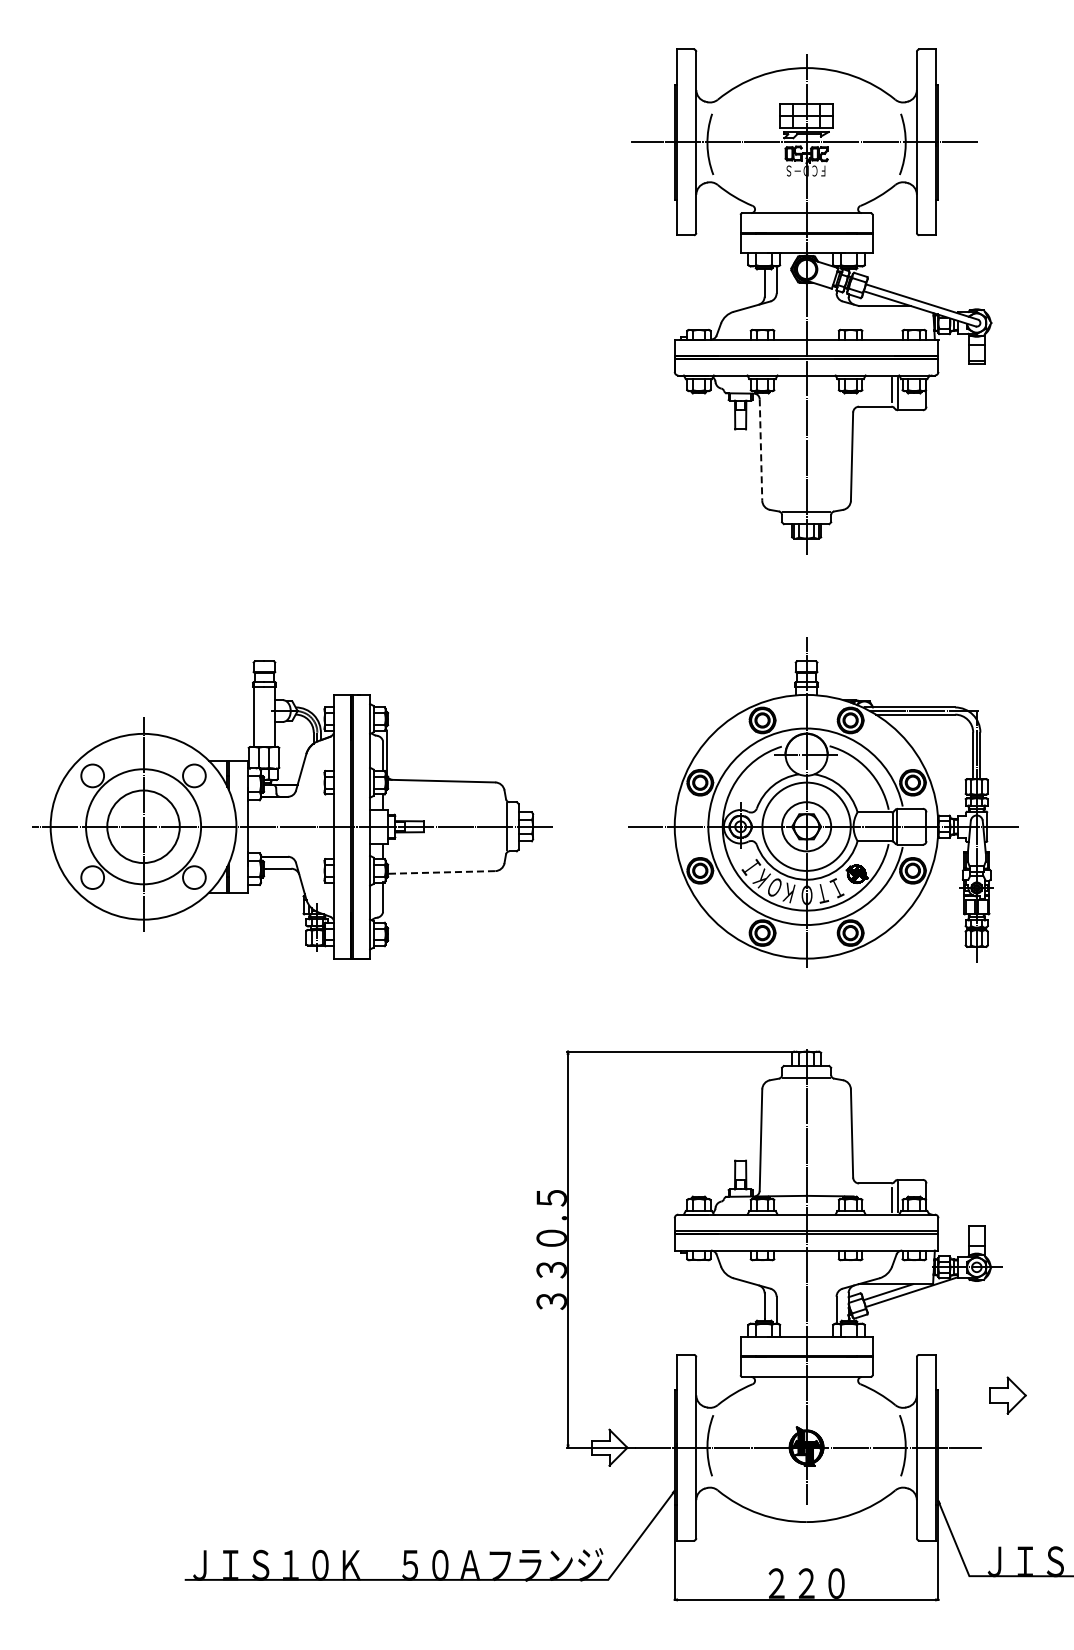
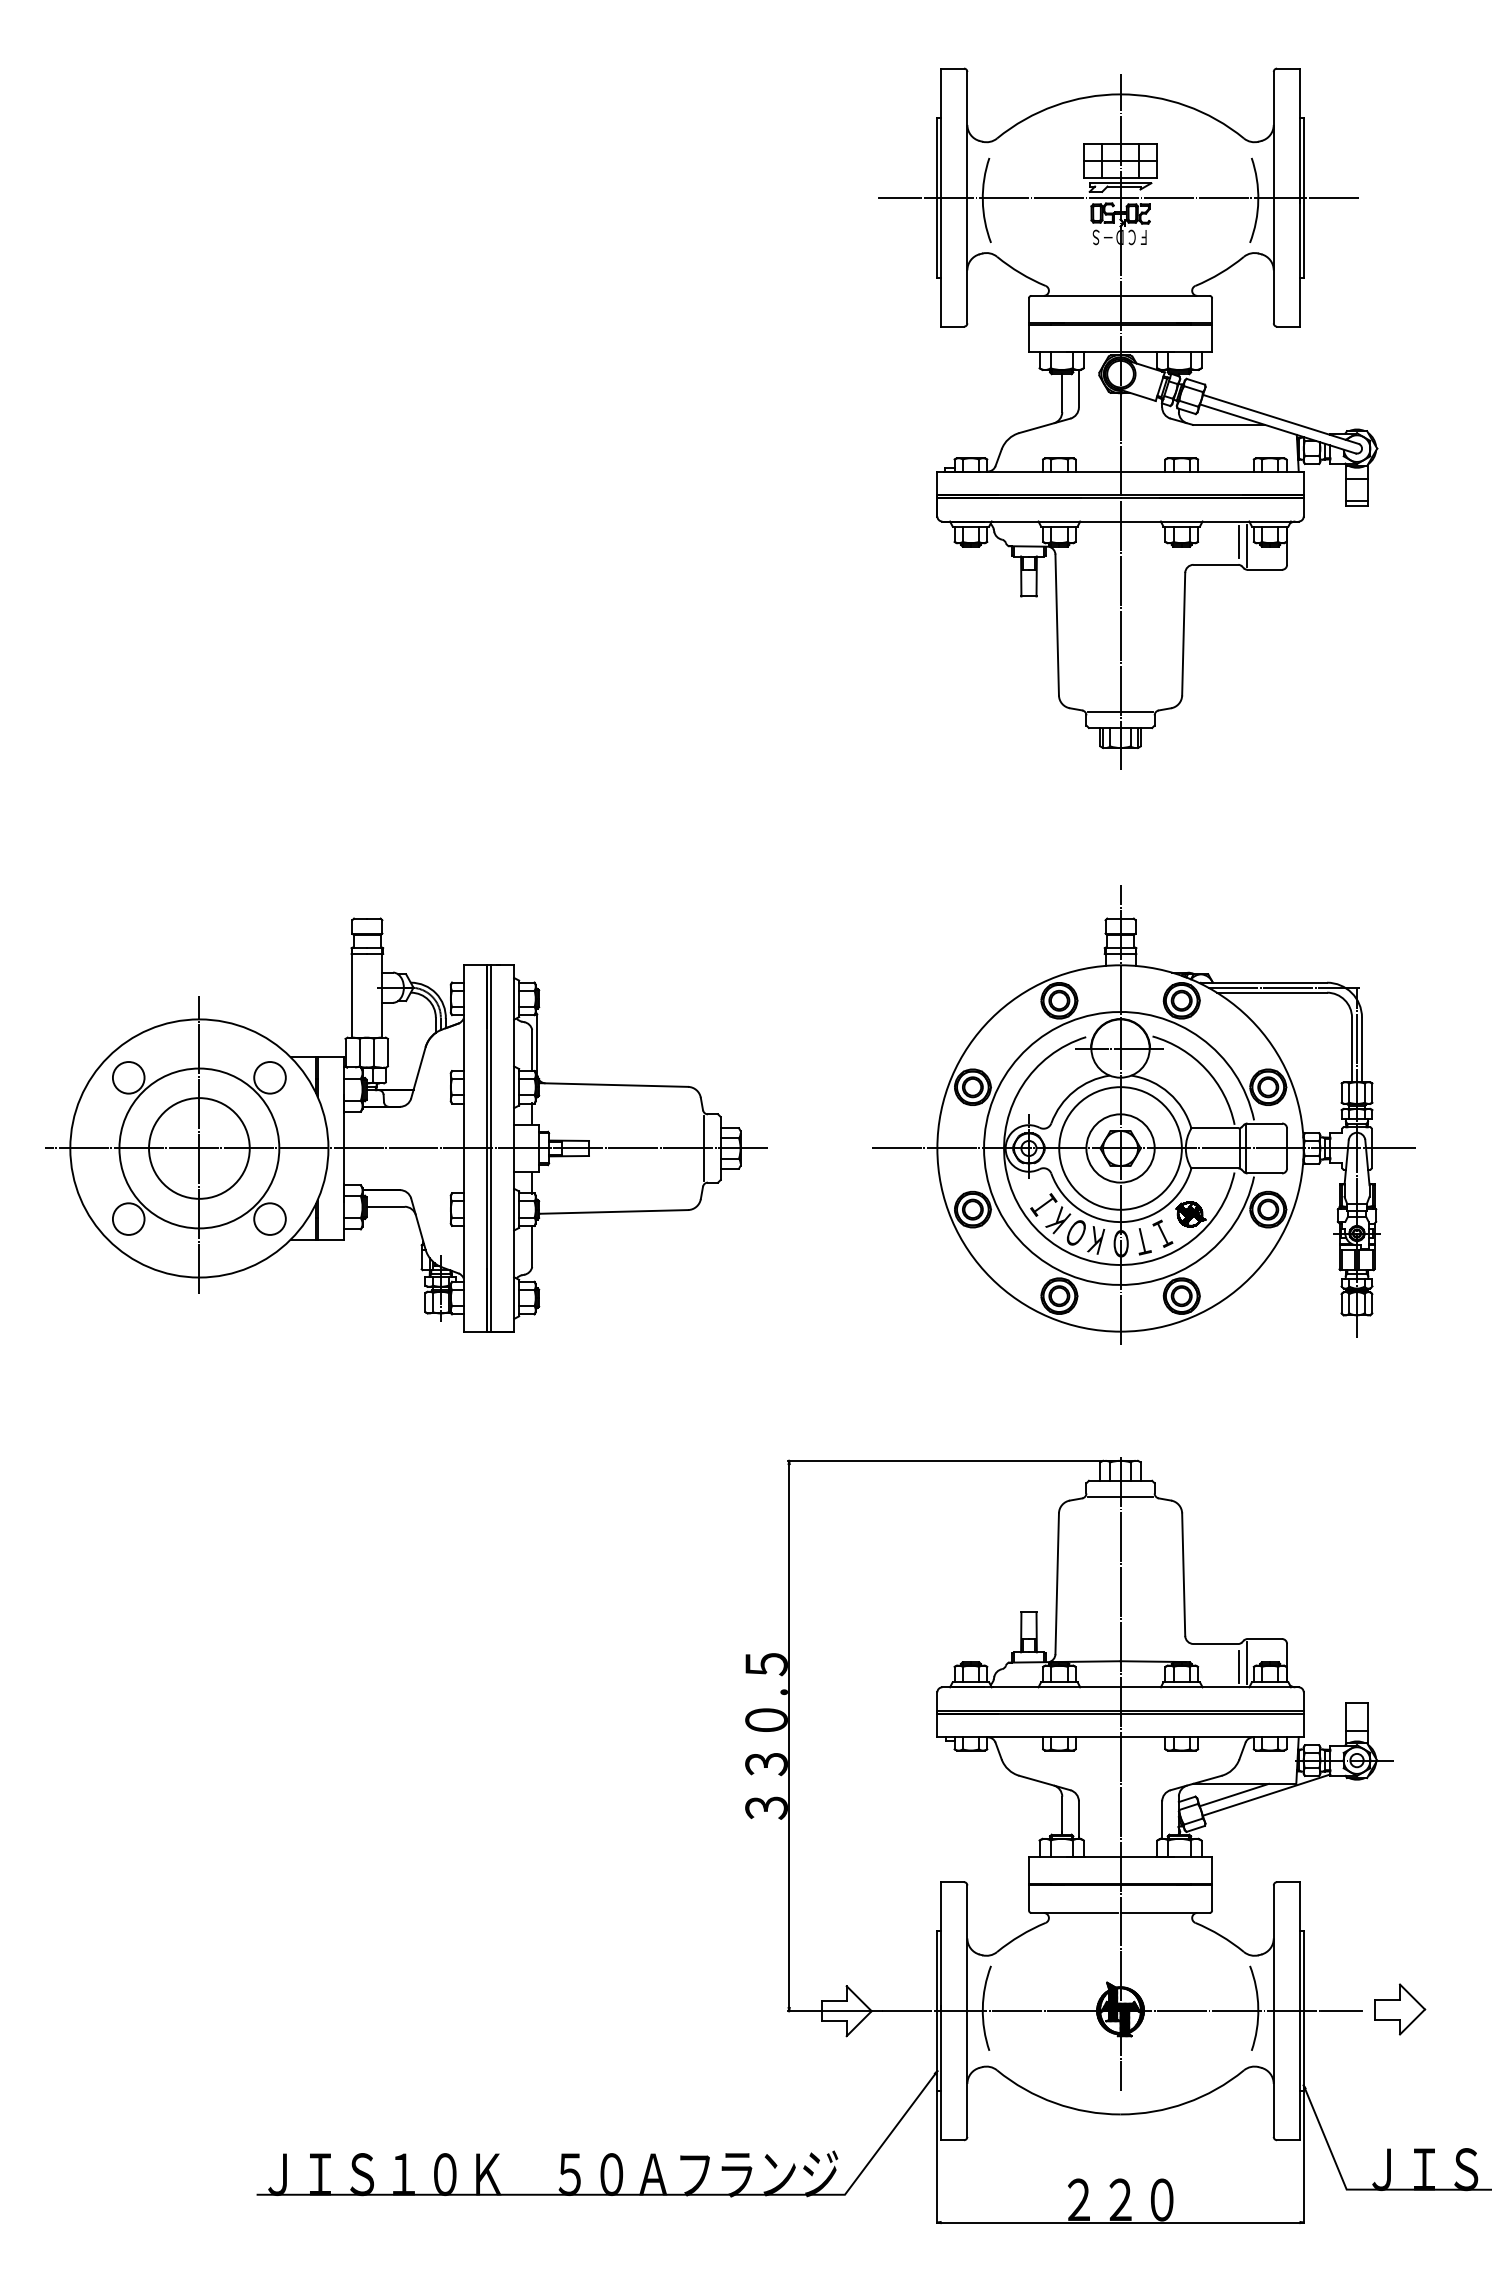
line: (761, 450) -> (1057, 625), dashed -> solid
line: (442, 872) -> (614, 1211), dashed -> solid
part: (1007, 1395) -> (1399, 2009), moved

